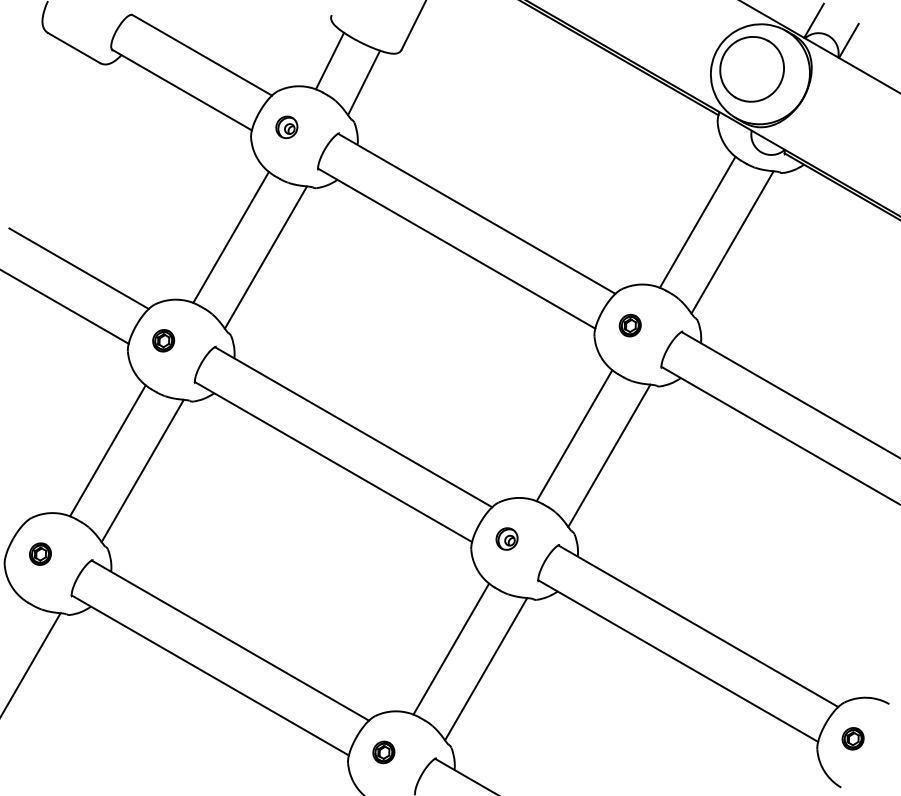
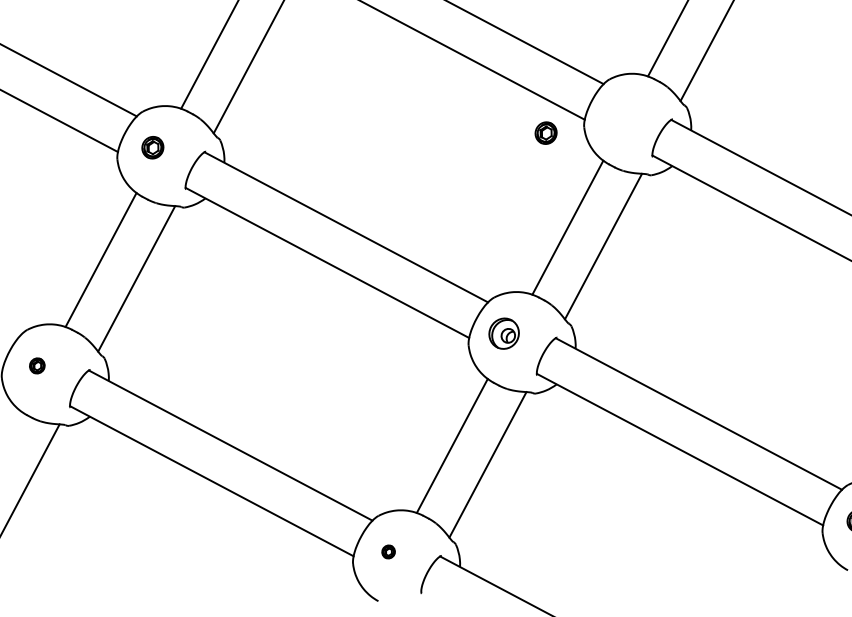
part: (629, 325) -> (545, 133), moved
part: (506, 538) -> (503, 333), size x1.4
part: (40, 553) -> (37, 365), size x0.7
part: (383, 752) -> (388, 552), size x0.6

